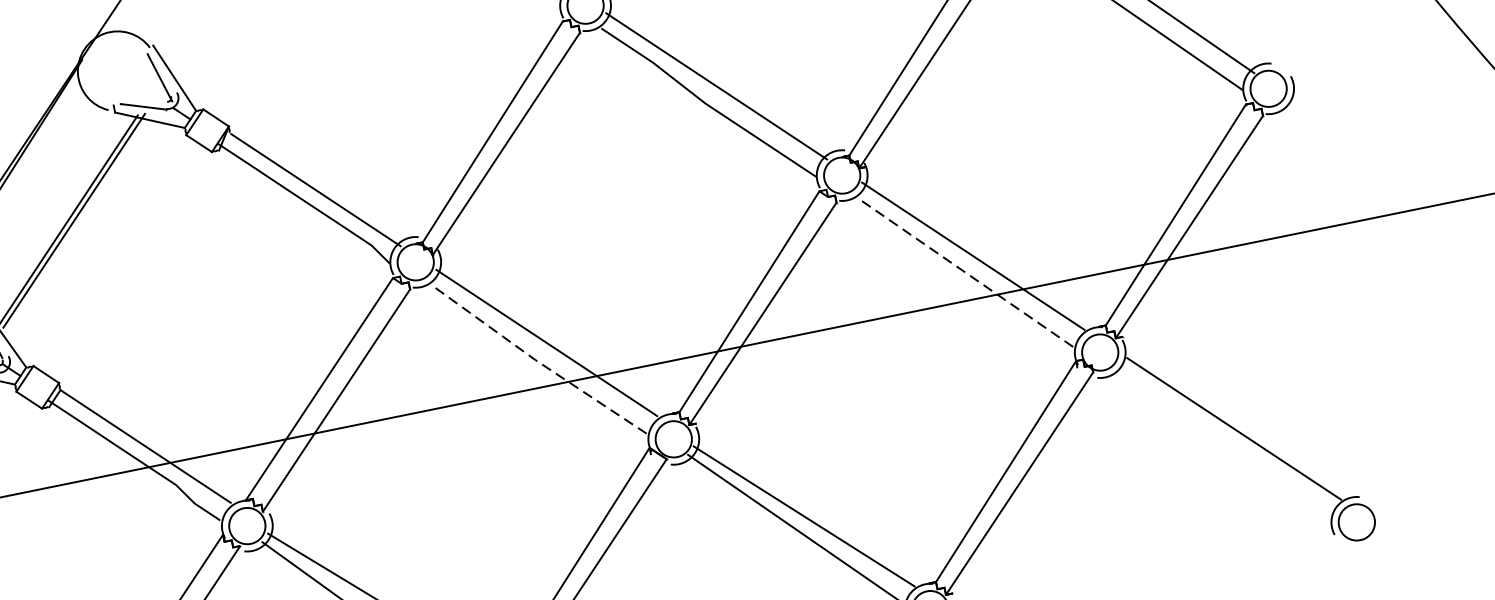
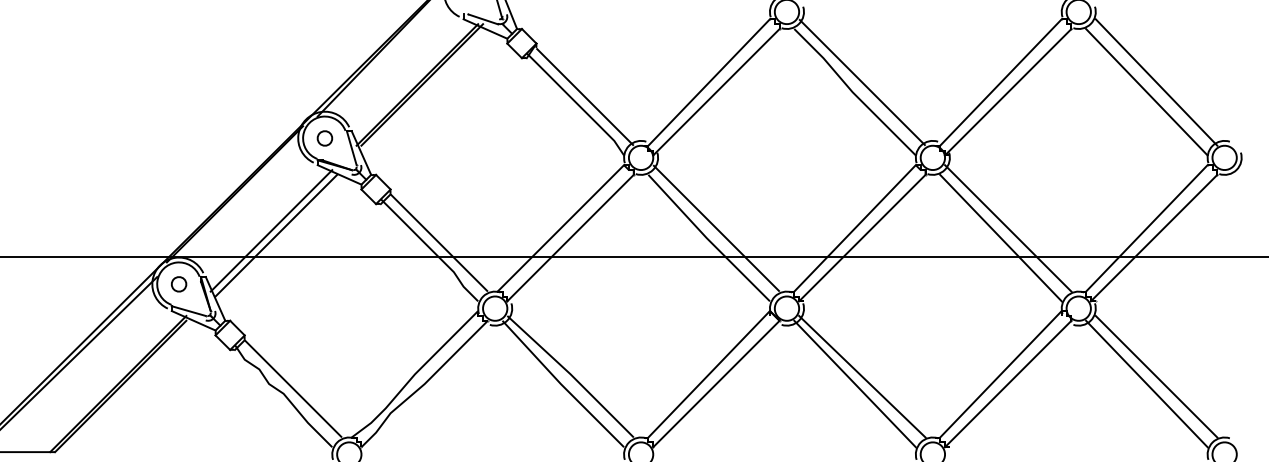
line: (965, 273) -> (1000, 238), dashed -> solid
line: (536, 360) -> (707, 238), dashed -> solid
line: (1221, 441) -> (1146, 383), added

